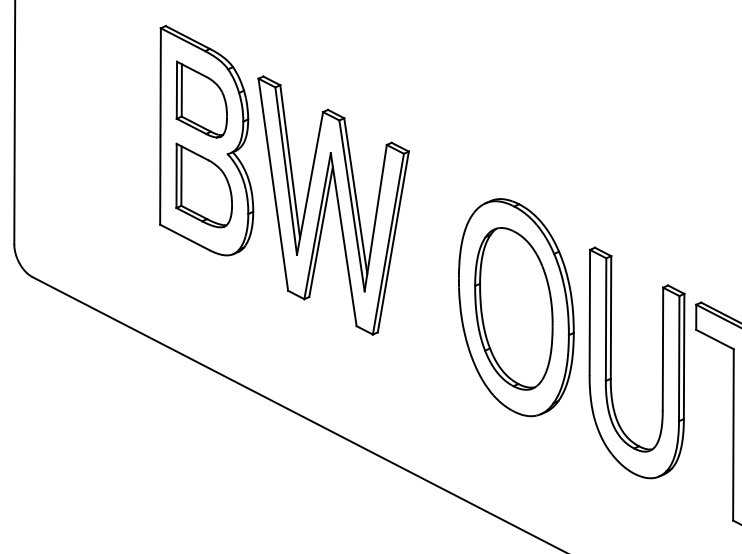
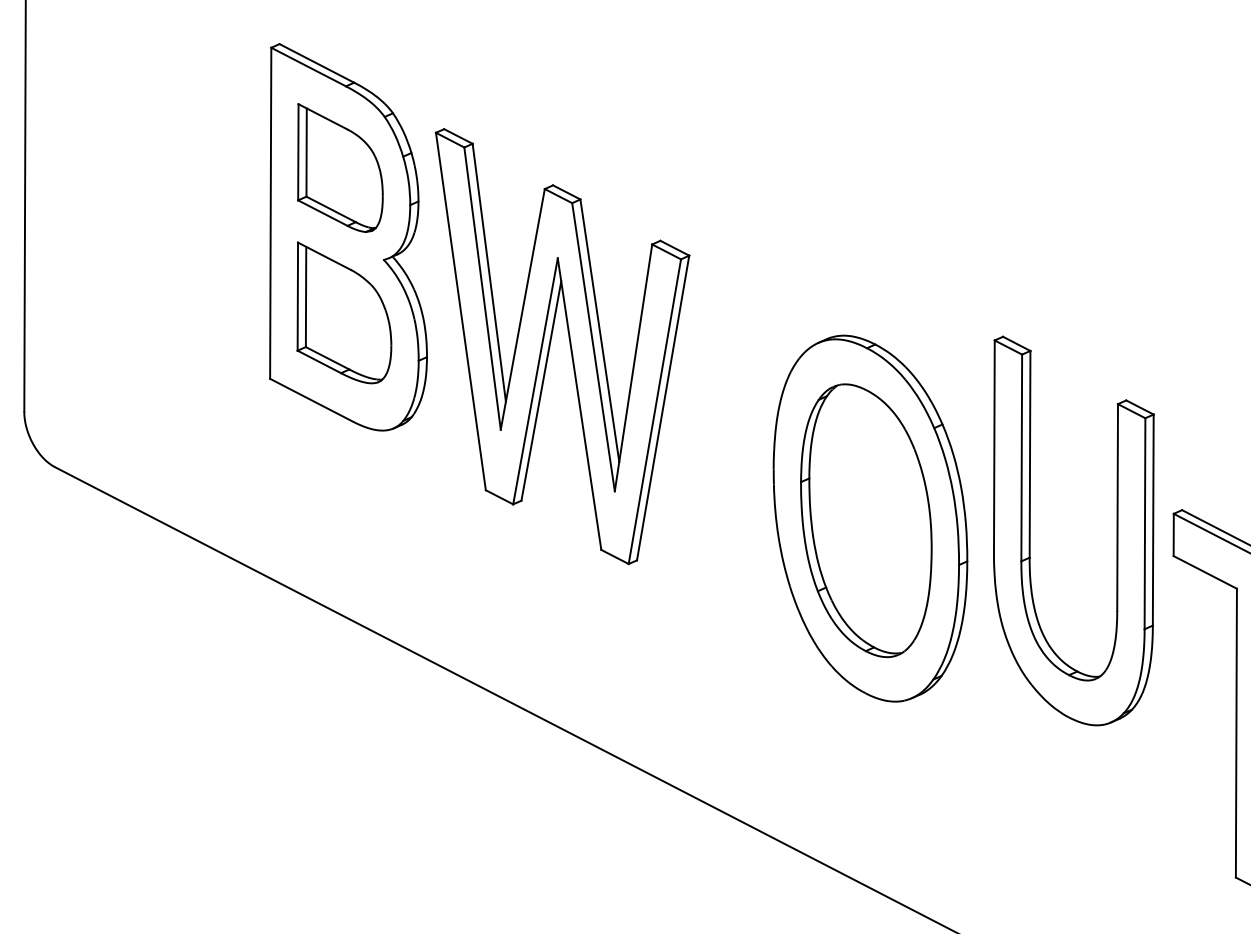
part: (611, 362) -> (1030, 530), moved

